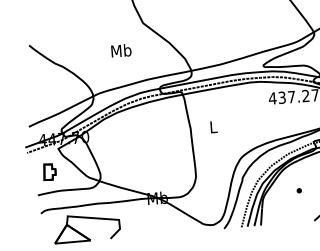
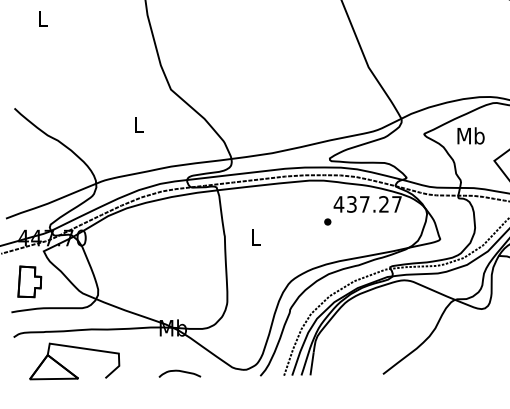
text: (121, 50) -> (138, 124), Mb -> L
part: (49, 171) -> (29, 281), size x1.43
part: (299, 190) -> (327, 221), moved
curve: (164, 229) -> (179, 371), added

